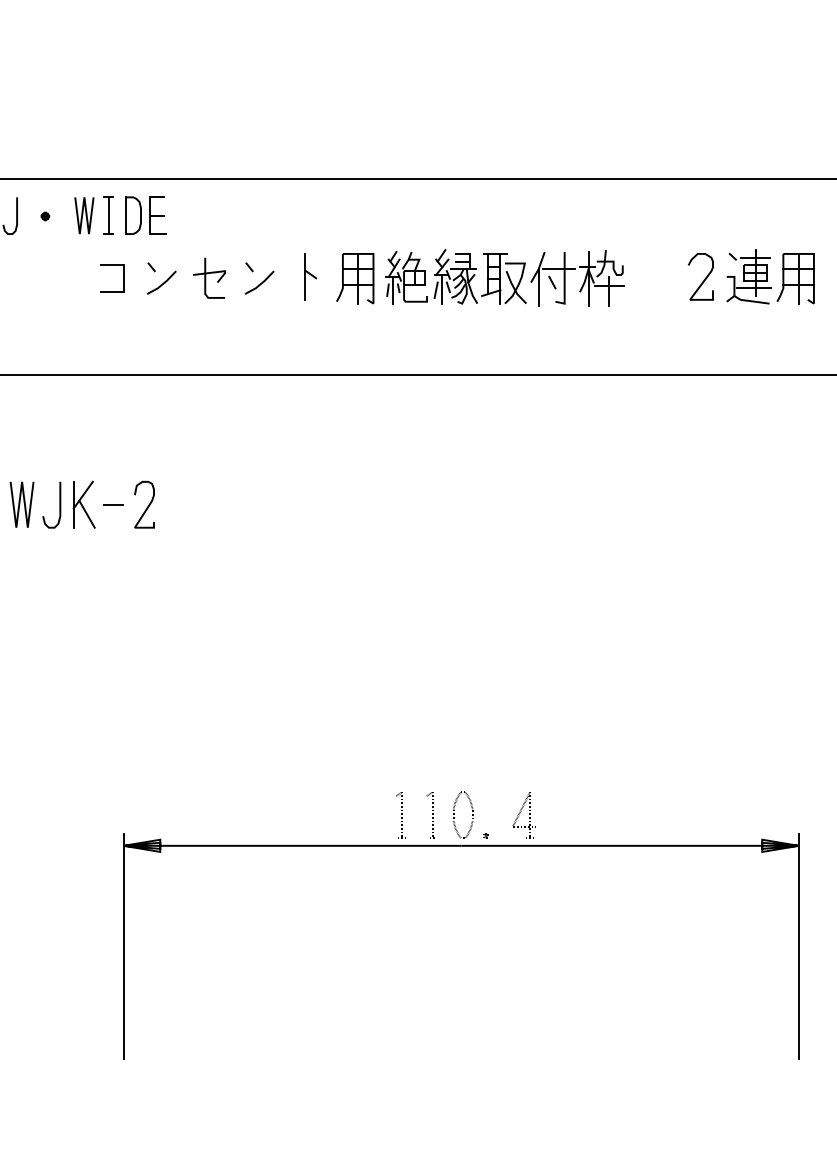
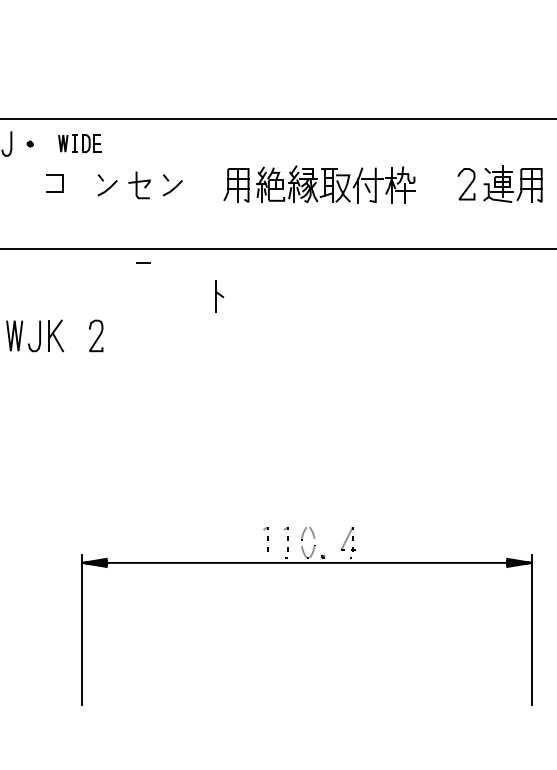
part: (119, 215) -> (79, 143), size x0.7
line: (111, 266) -> (54, 175), moved
part: (310, 277) -> (219, 296), moved
line: (113, 504) -> (143, 262), moved

